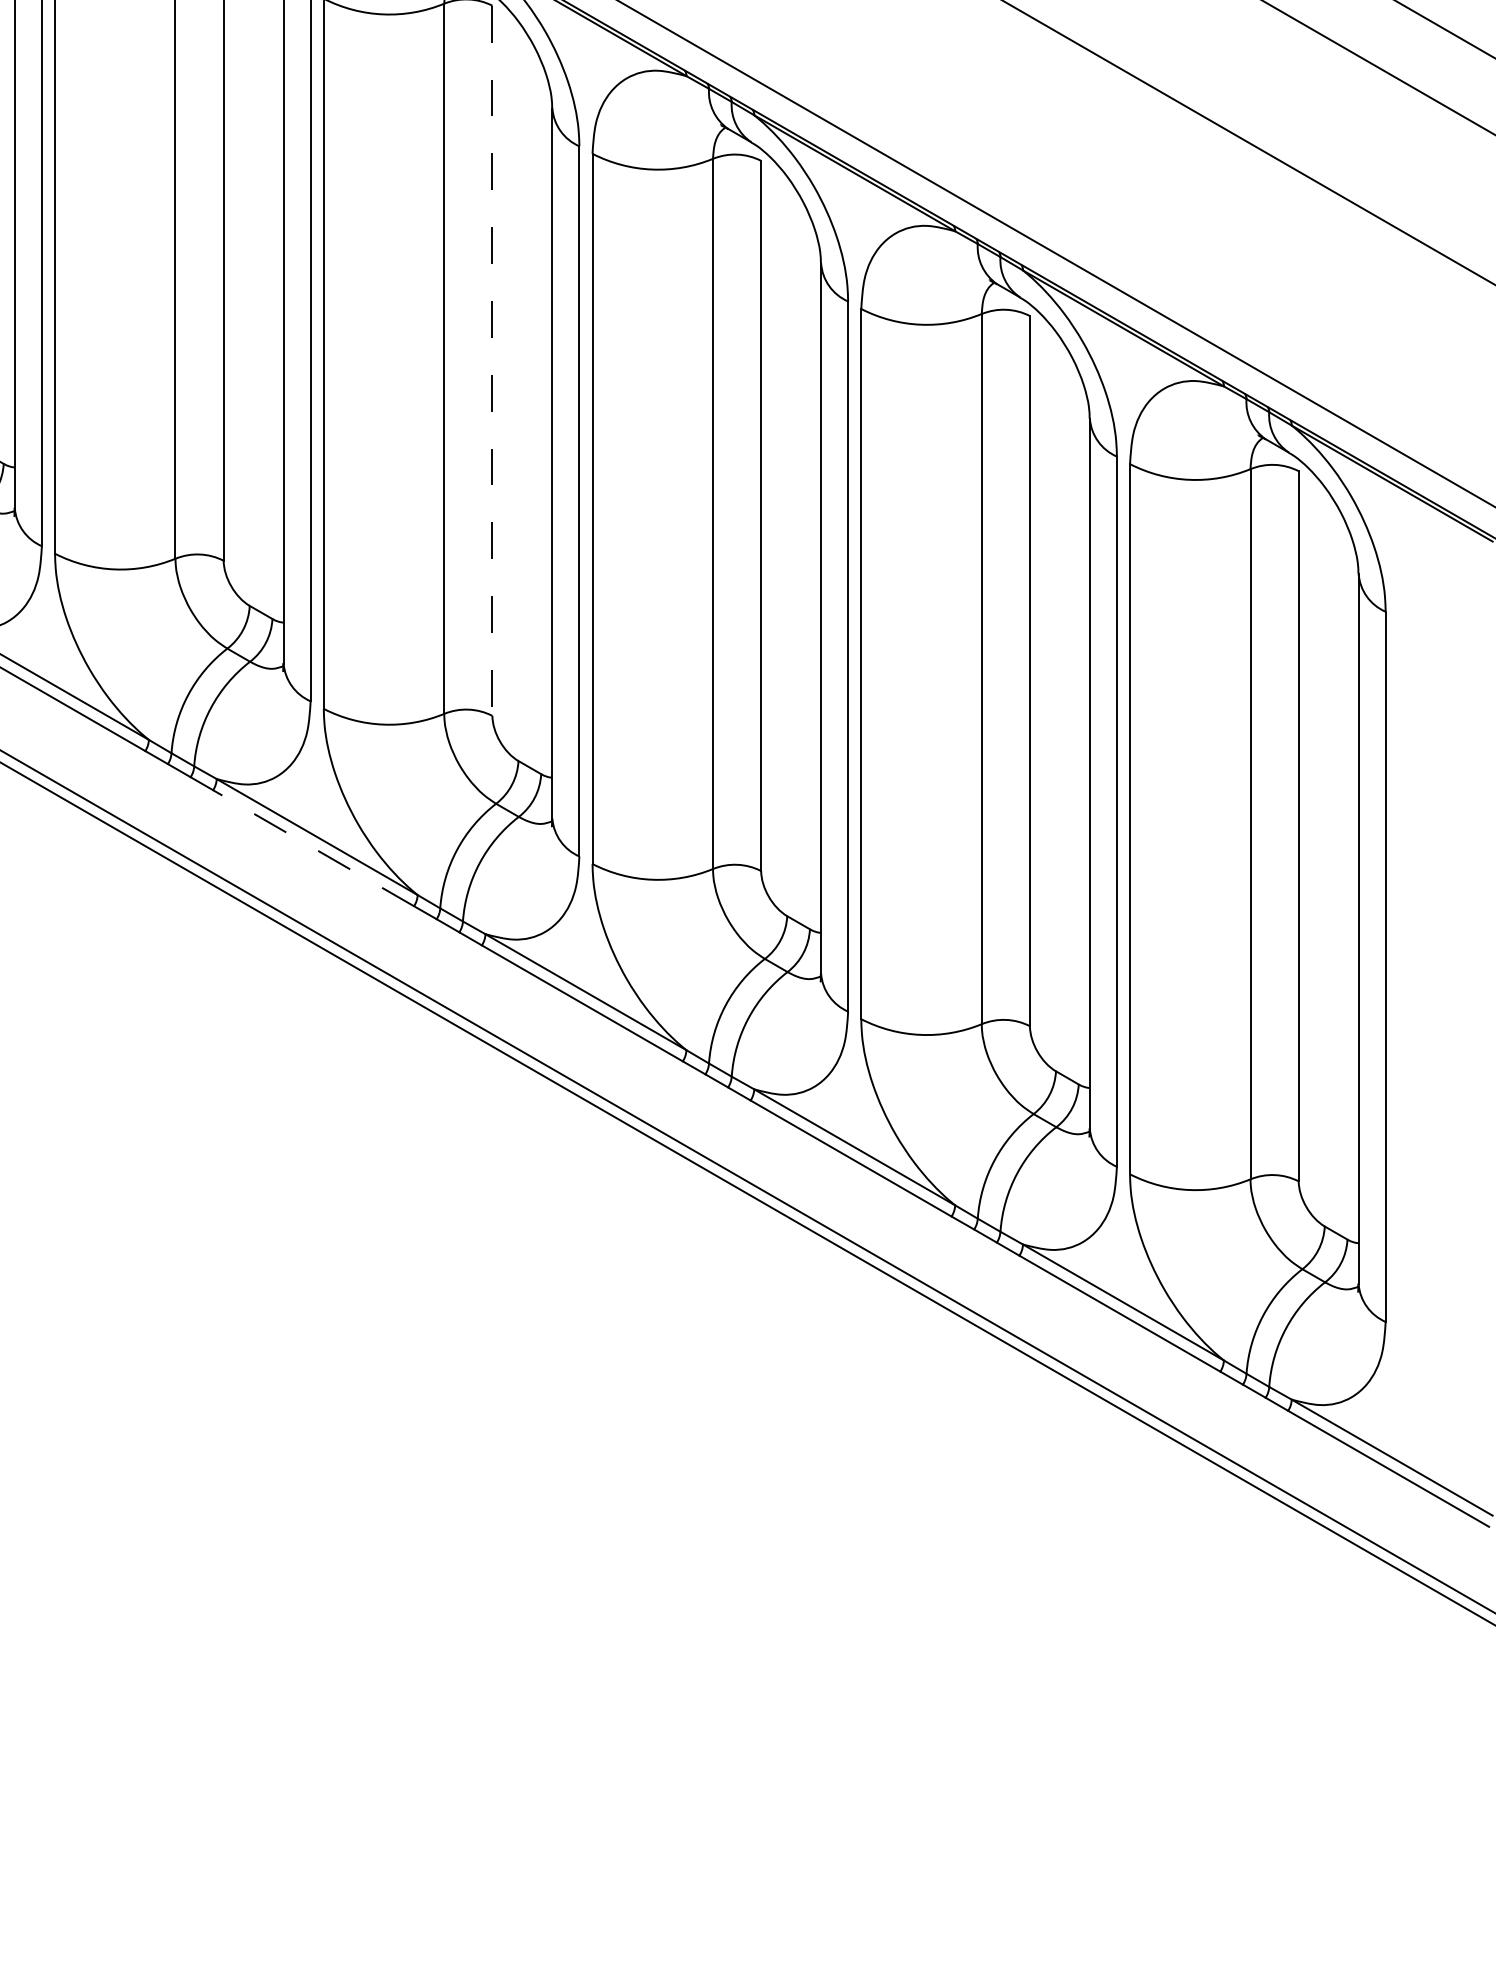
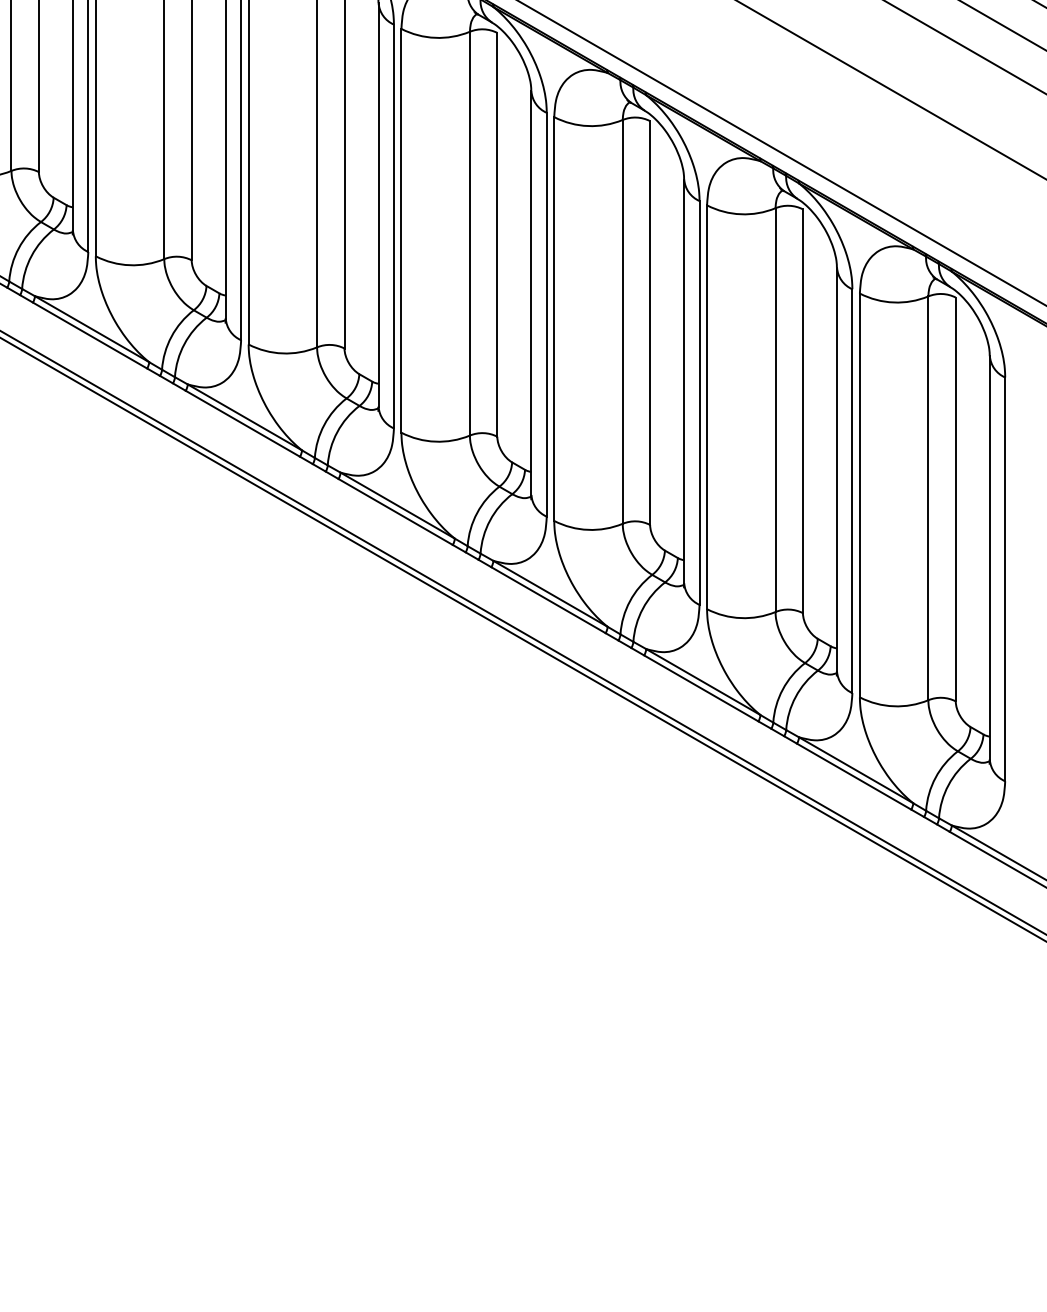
line: (492, 360) -> (497, 234), dashed -> solid
line: (313, 847) -> (395, 511), dashed -> solid

